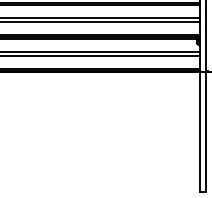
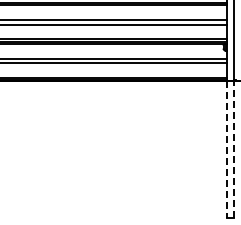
line: (205, 131) -> (233, 149), solid -> dashed
line: (200, 132) -> (227, 150), solid -> dashed

